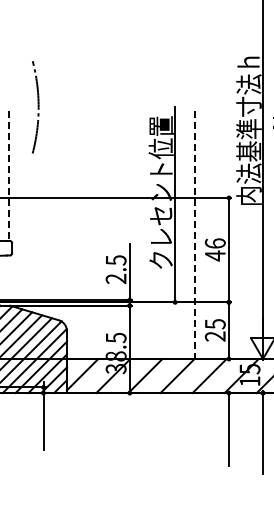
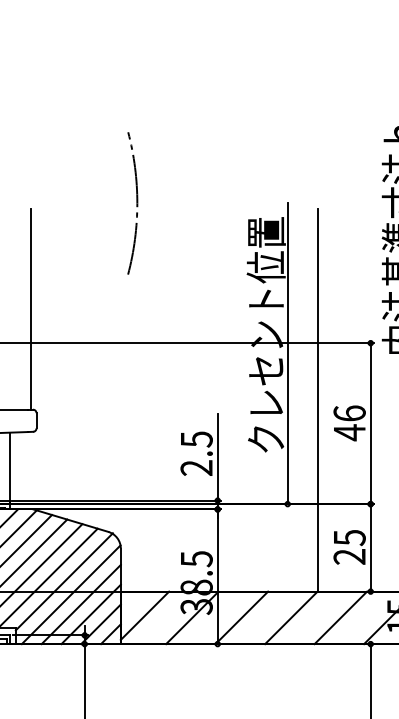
arc: (37, 107) -> (135, 203), moved
line: (8, 176) -> (30, 310), dashed -> solid
line: (194, 235) -> (317, 401), dashed -> solid

